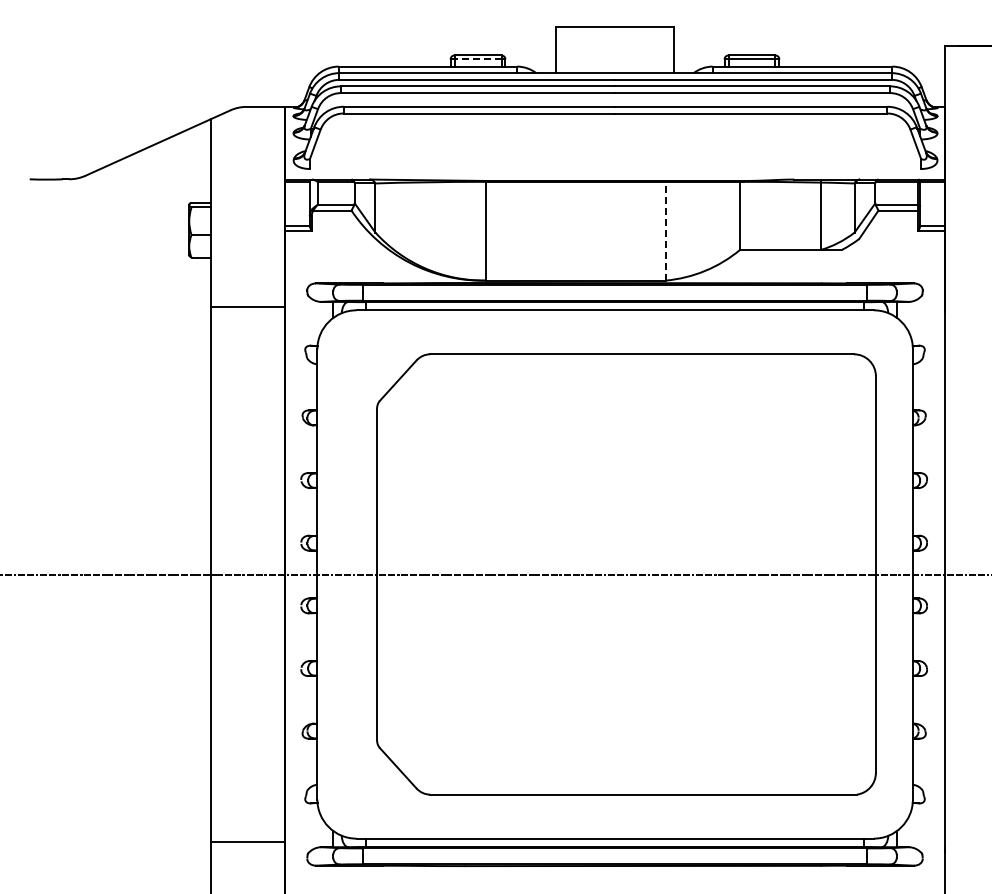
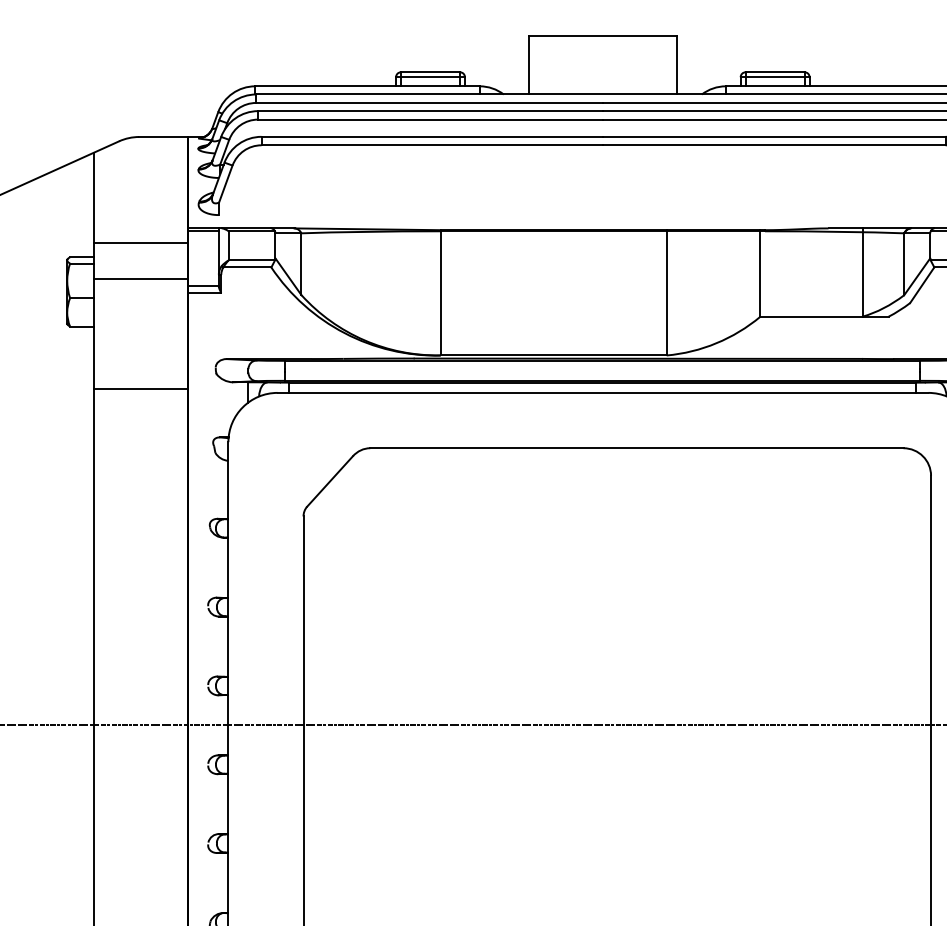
line: (477, 59) -> (429, 77), dashed -> solid
line: (247, 191) -> (140, 243), added
line: (247, 219) -> (140, 278), added
line: (665, 230) -> (666, 292), dashed -> solid

